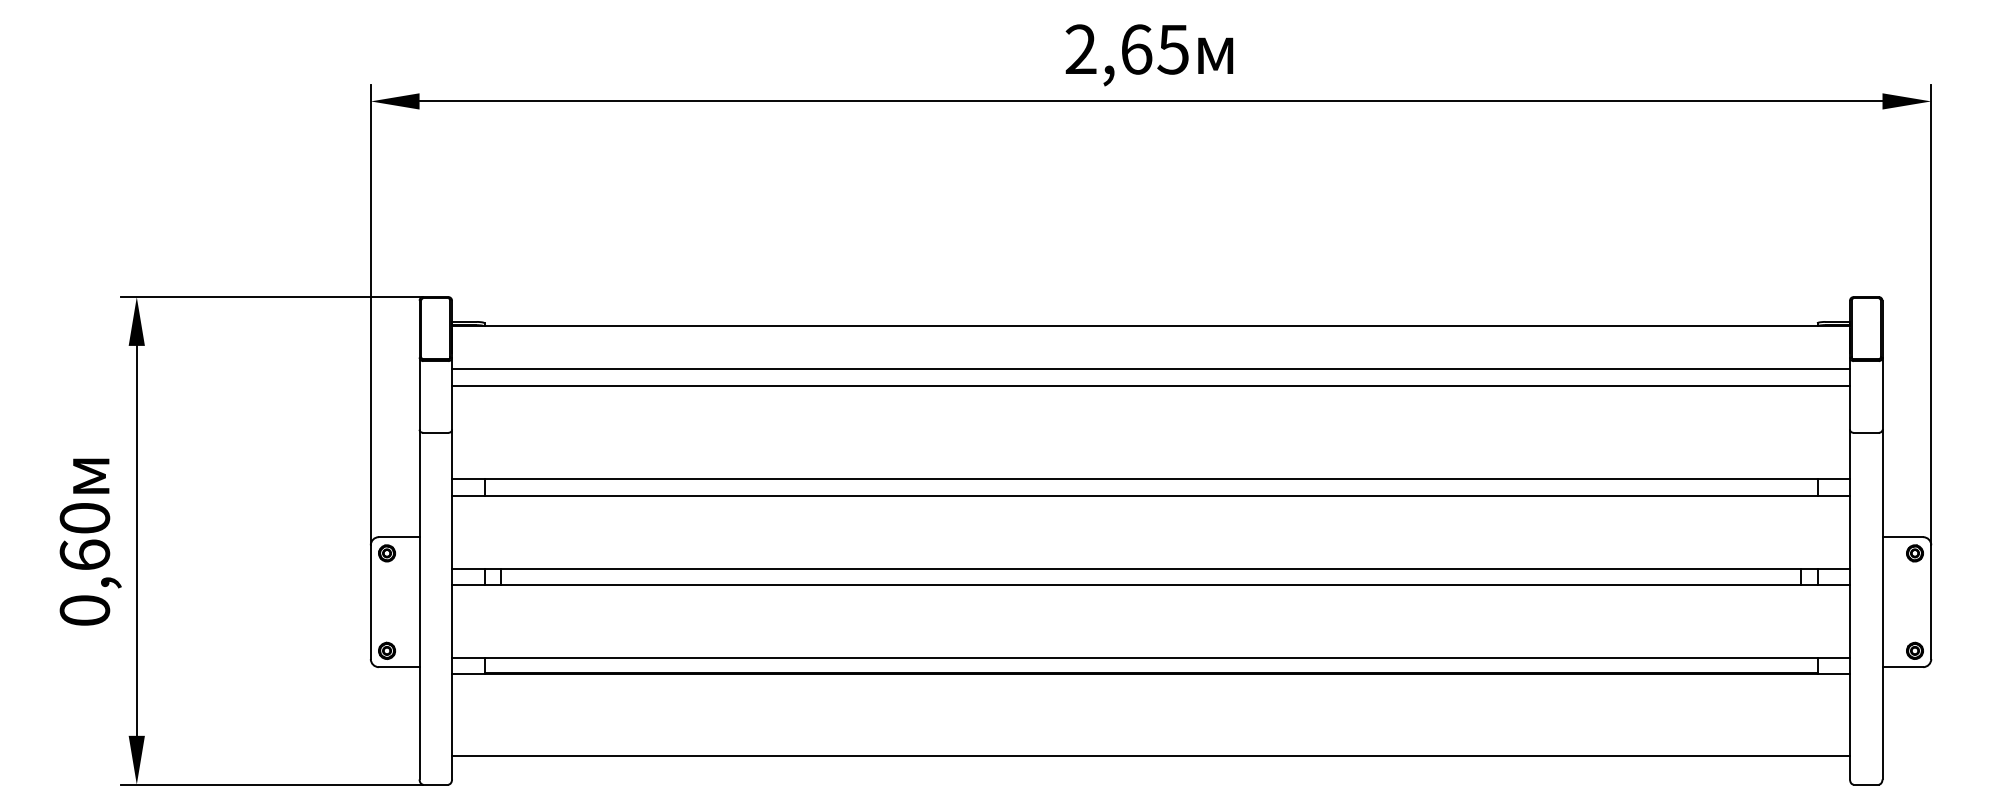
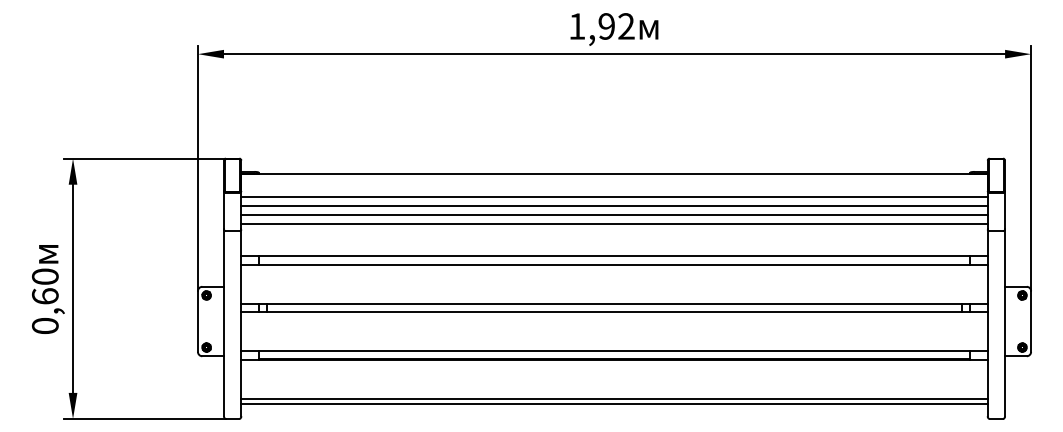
text: (1126, 49) -> (601, 26), 2,65 -> 1,92
line: (1150, 403) -> (614, 215), added
line: (1150, 420) -> (614, 224), added
line: (1150, 748) -> (614, 399), added

